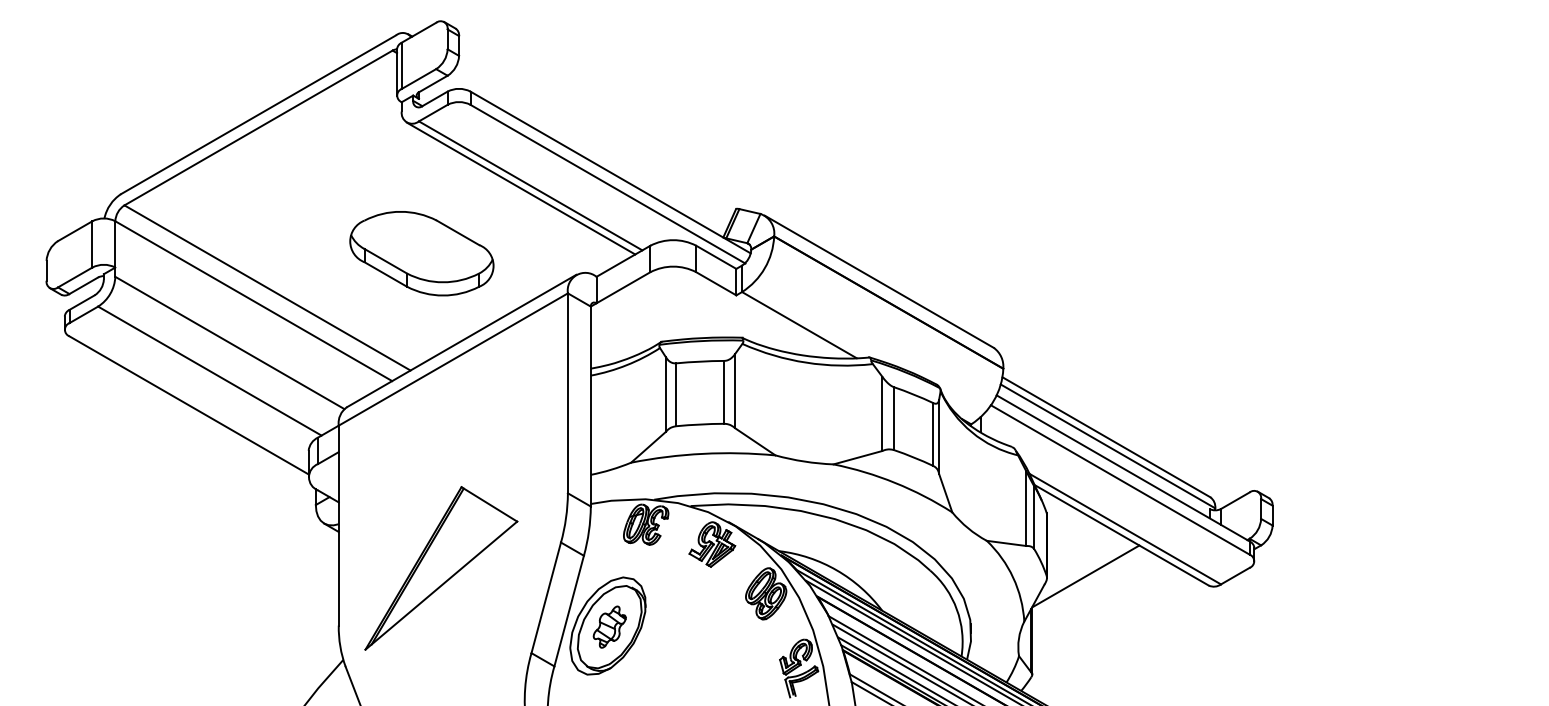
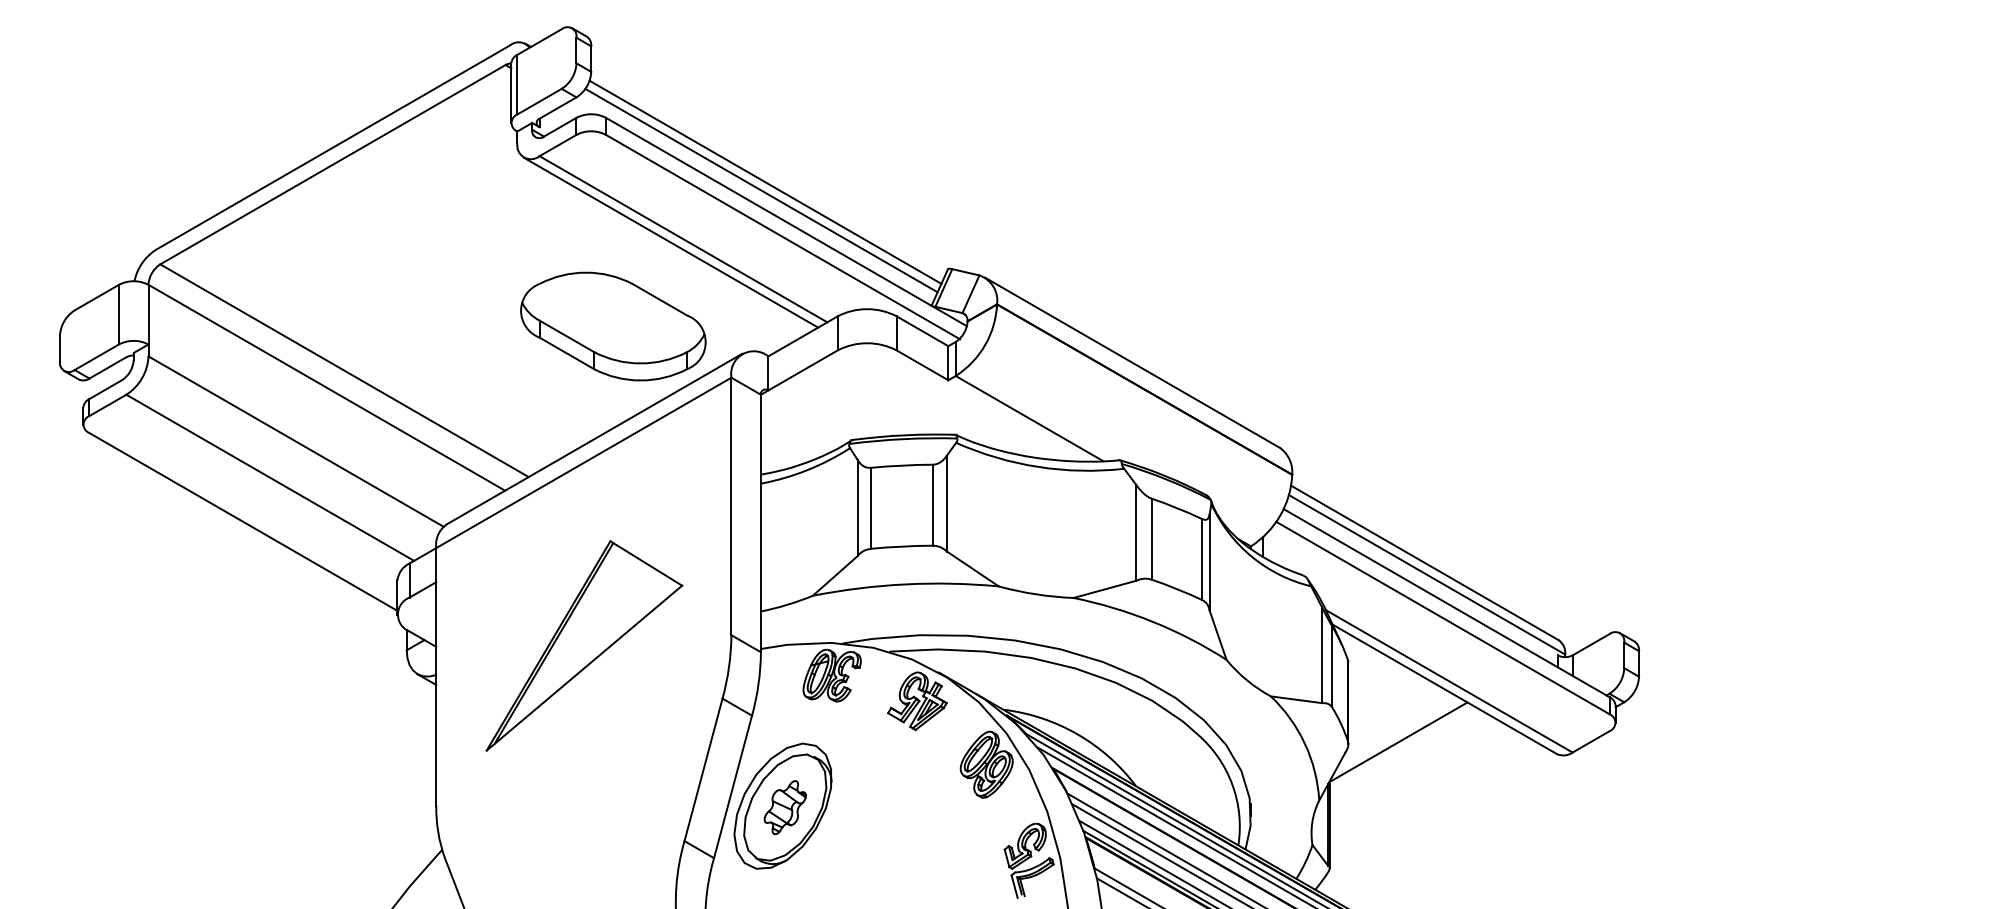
line: (594, 141) -> (765, 181), added
line: (591, 148) -> (761, 190), added
part: (422, 253) -> (613, 326), moved
part: (441, 568) -> (584, 645), moved

